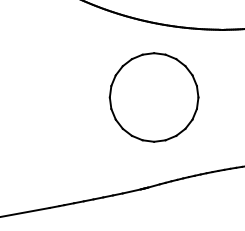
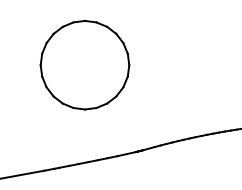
part: (153, 97) -> (84, 65), moved

